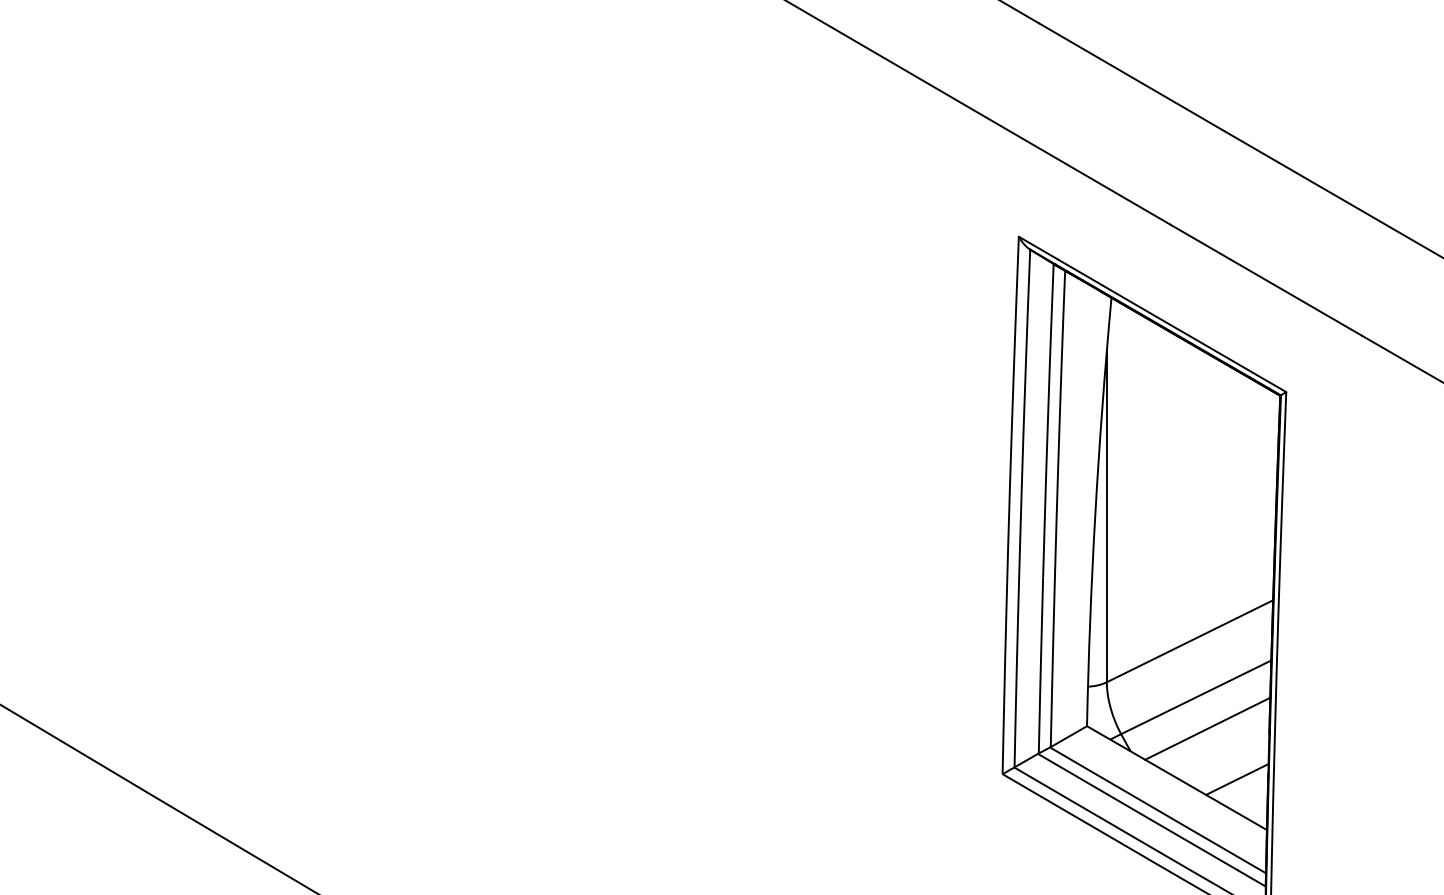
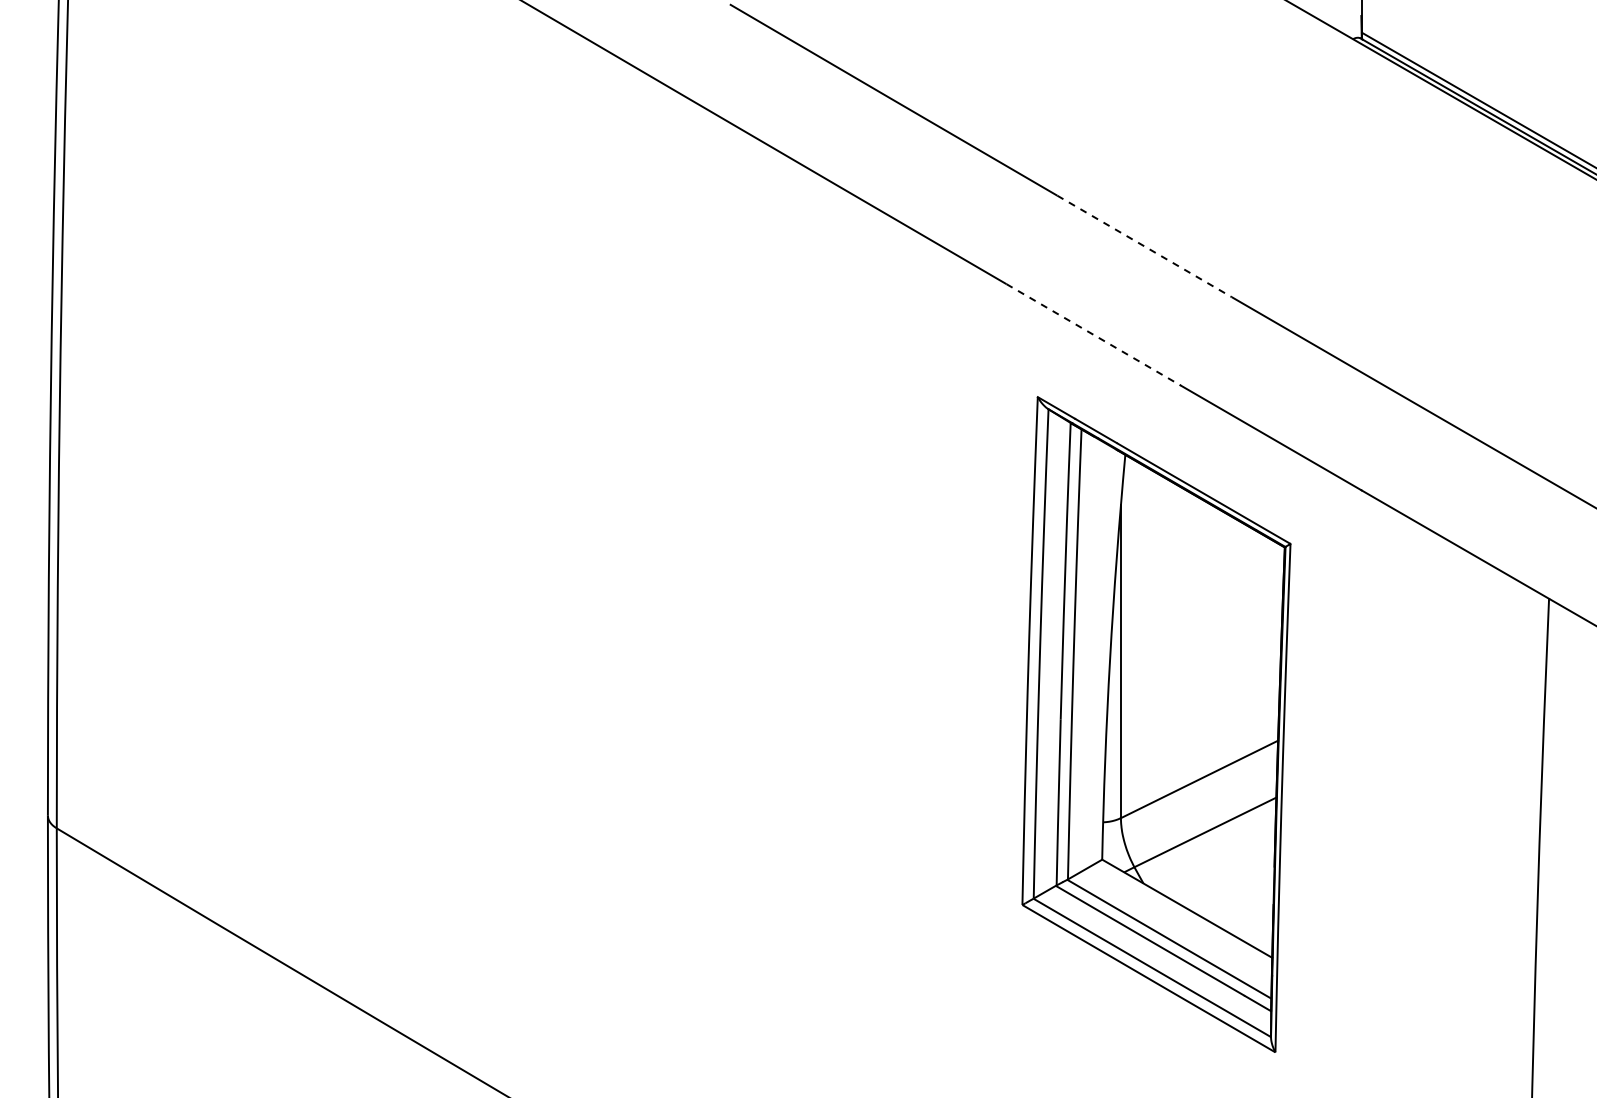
line: (1131, 77) -> (1144, 246), solid -> dashed
line: (1077, 170) -> (1093, 334), solid -> dashed
line: (1207, 728) -> (1216, 861), removed
line: (1236, 778) -> (1243, 909), removed

